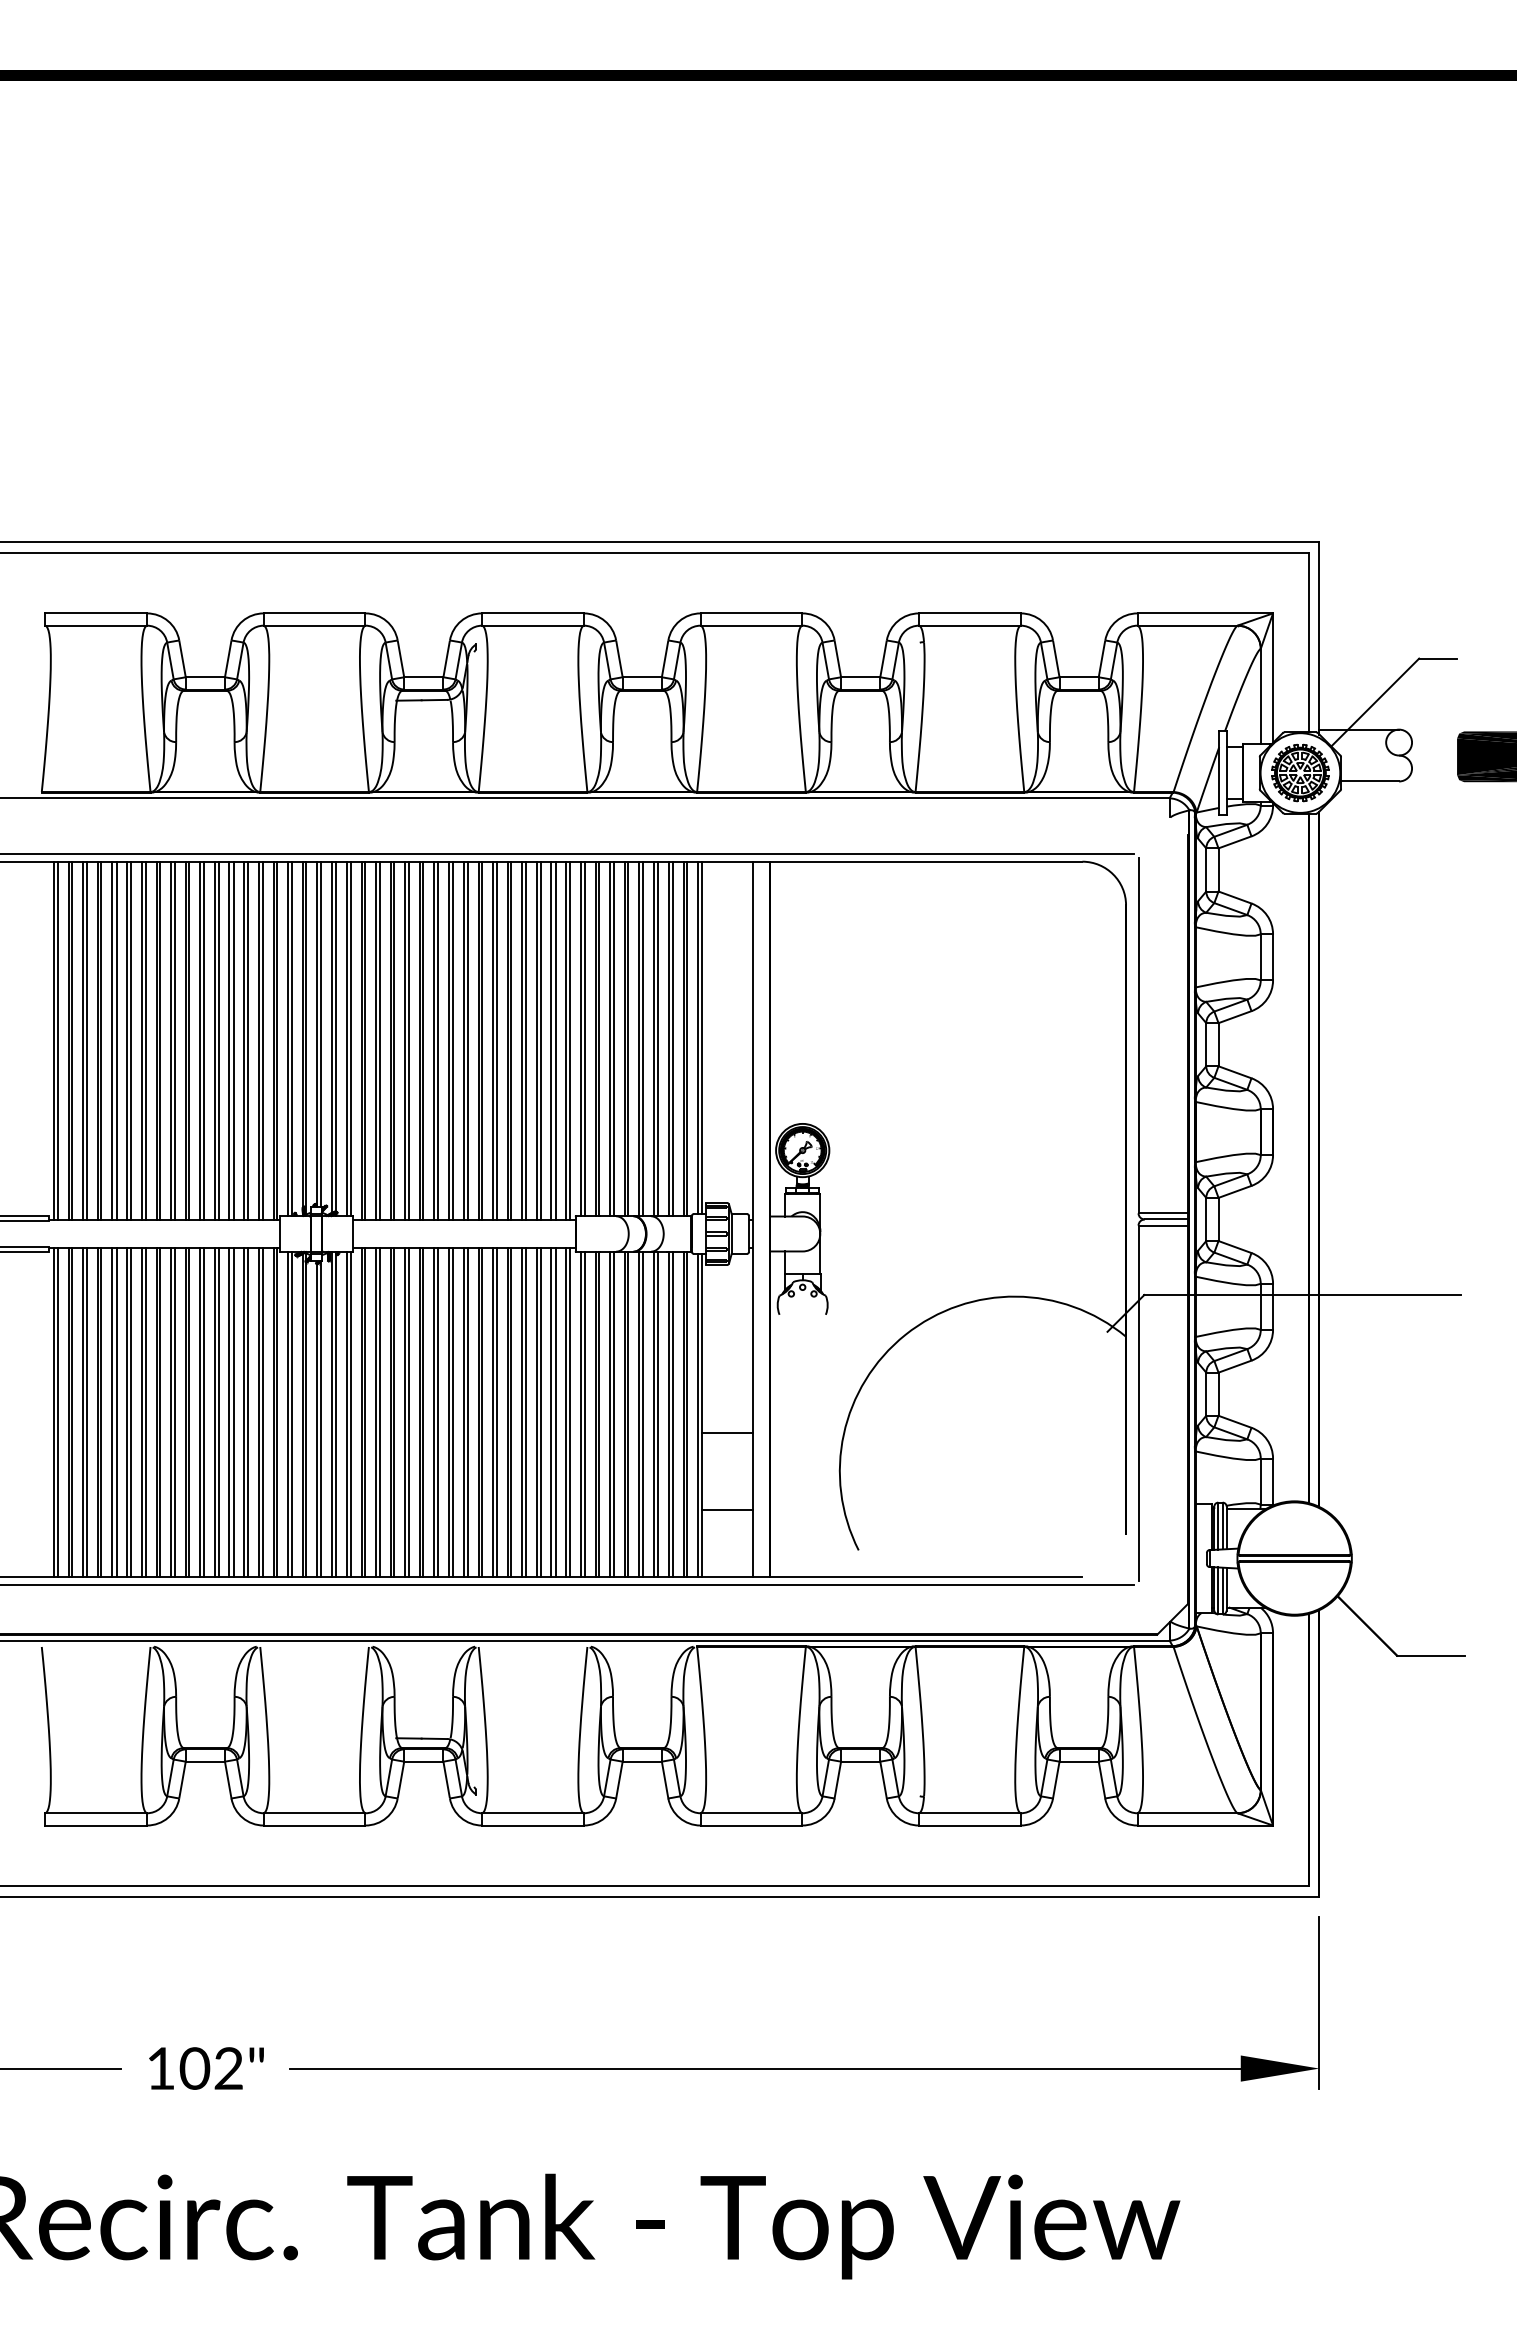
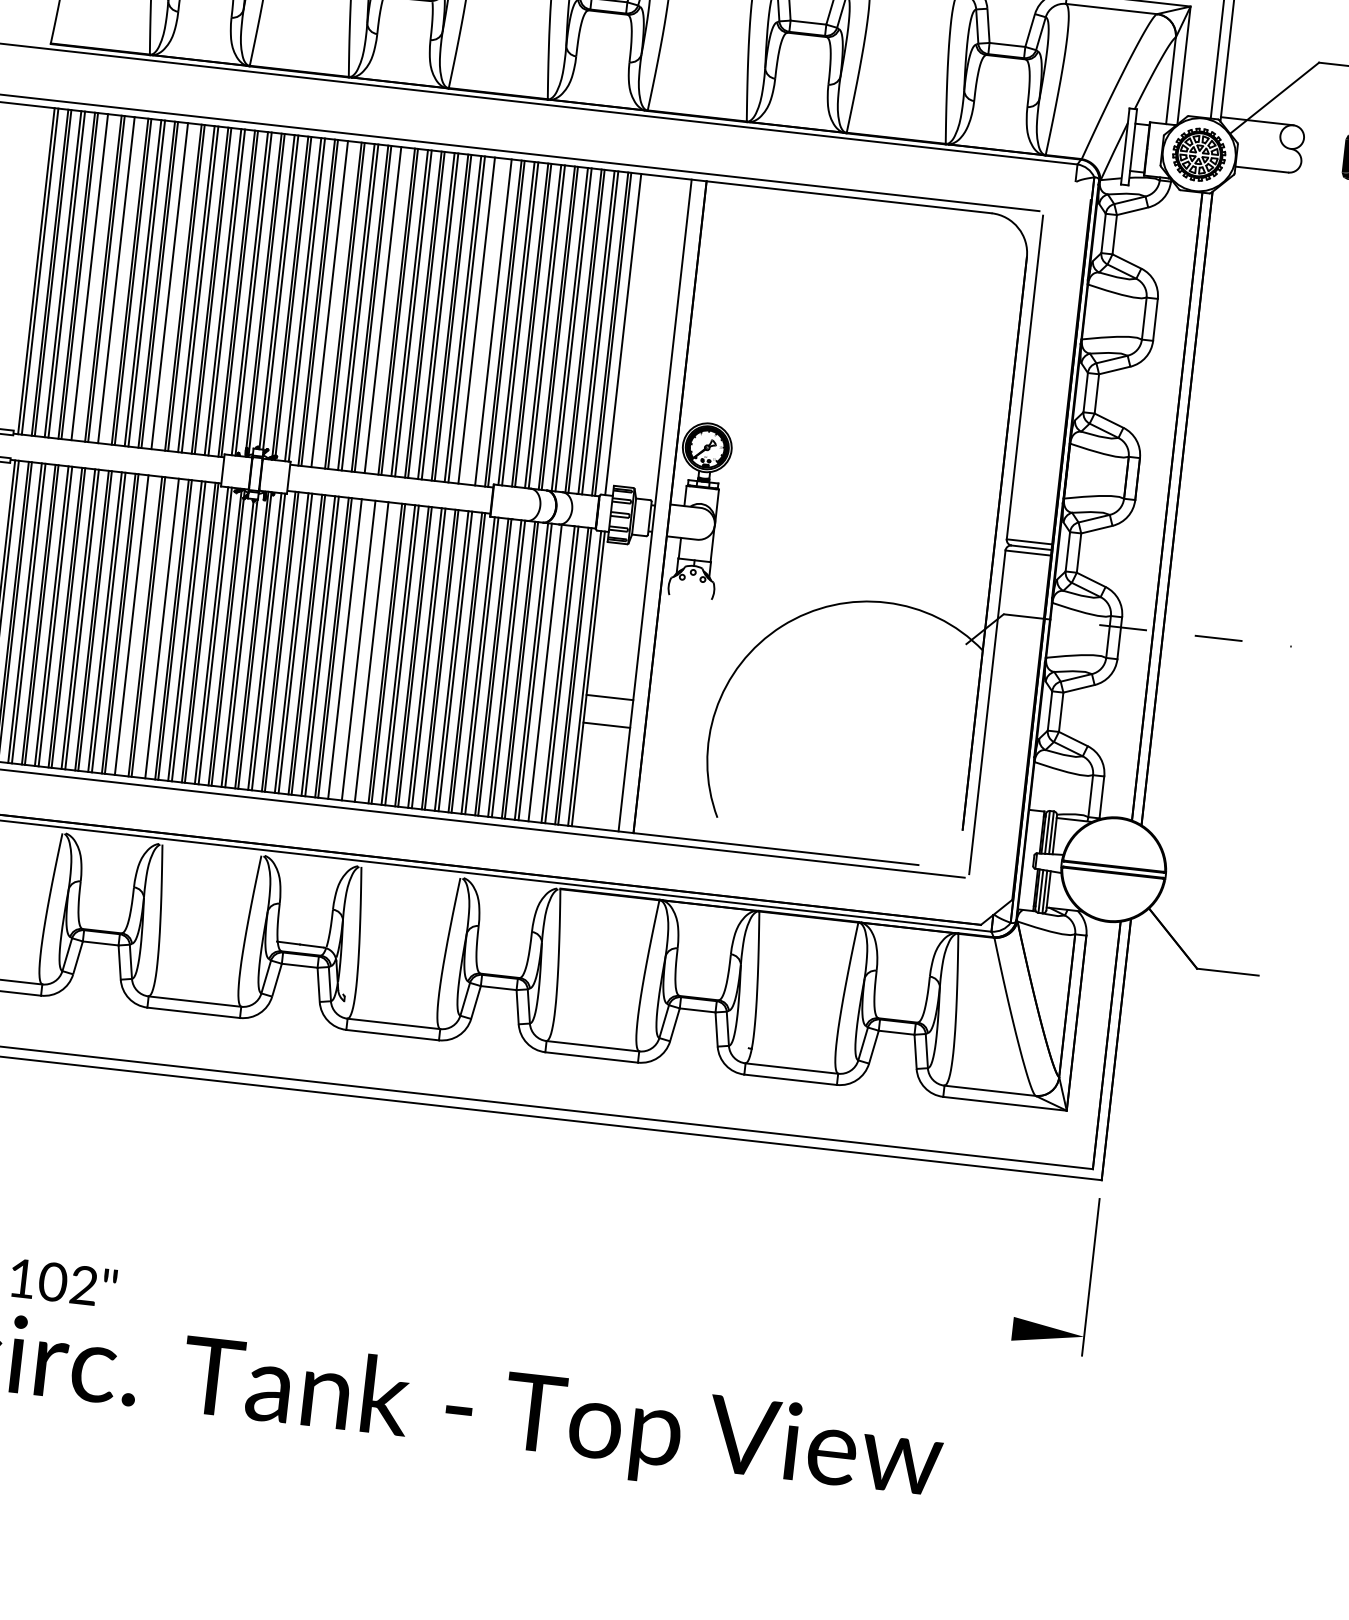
line: (701, 1037) -> (626, 334), removed
line: (116, 1040) -> (93, 277), removed
line: (145, 1040) -> (119, 280), removed
line: (204, 1040) -> (173, 286), removed
line: (379, 1040) -> (333, 304), removed
line: (438, 1040) -> (386, 310), removed
line: (540, 1040) -> (479, 320), removed
line: (551, 1040) -> (489, 321), removed
line: (1302, 1295) -> (1147, 630), solid -> dashed
line: (204, 1412) -> (135, 625), removed
line: (229, 1412) -> (158, 627), removed
line: (438, 1412) -> (348, 649), removed
line: (452, 1412) -> (361, 650), removed
line: (467, 1412) -> (375, 652), removed
line: (657, 1414) -> (548, 673), removed
line: (727, 1509) -> (606, 725), moved
text: (206, 2068) -> (63, 1283), moved
line: (765, 2068) -> (579, 1280), removed

